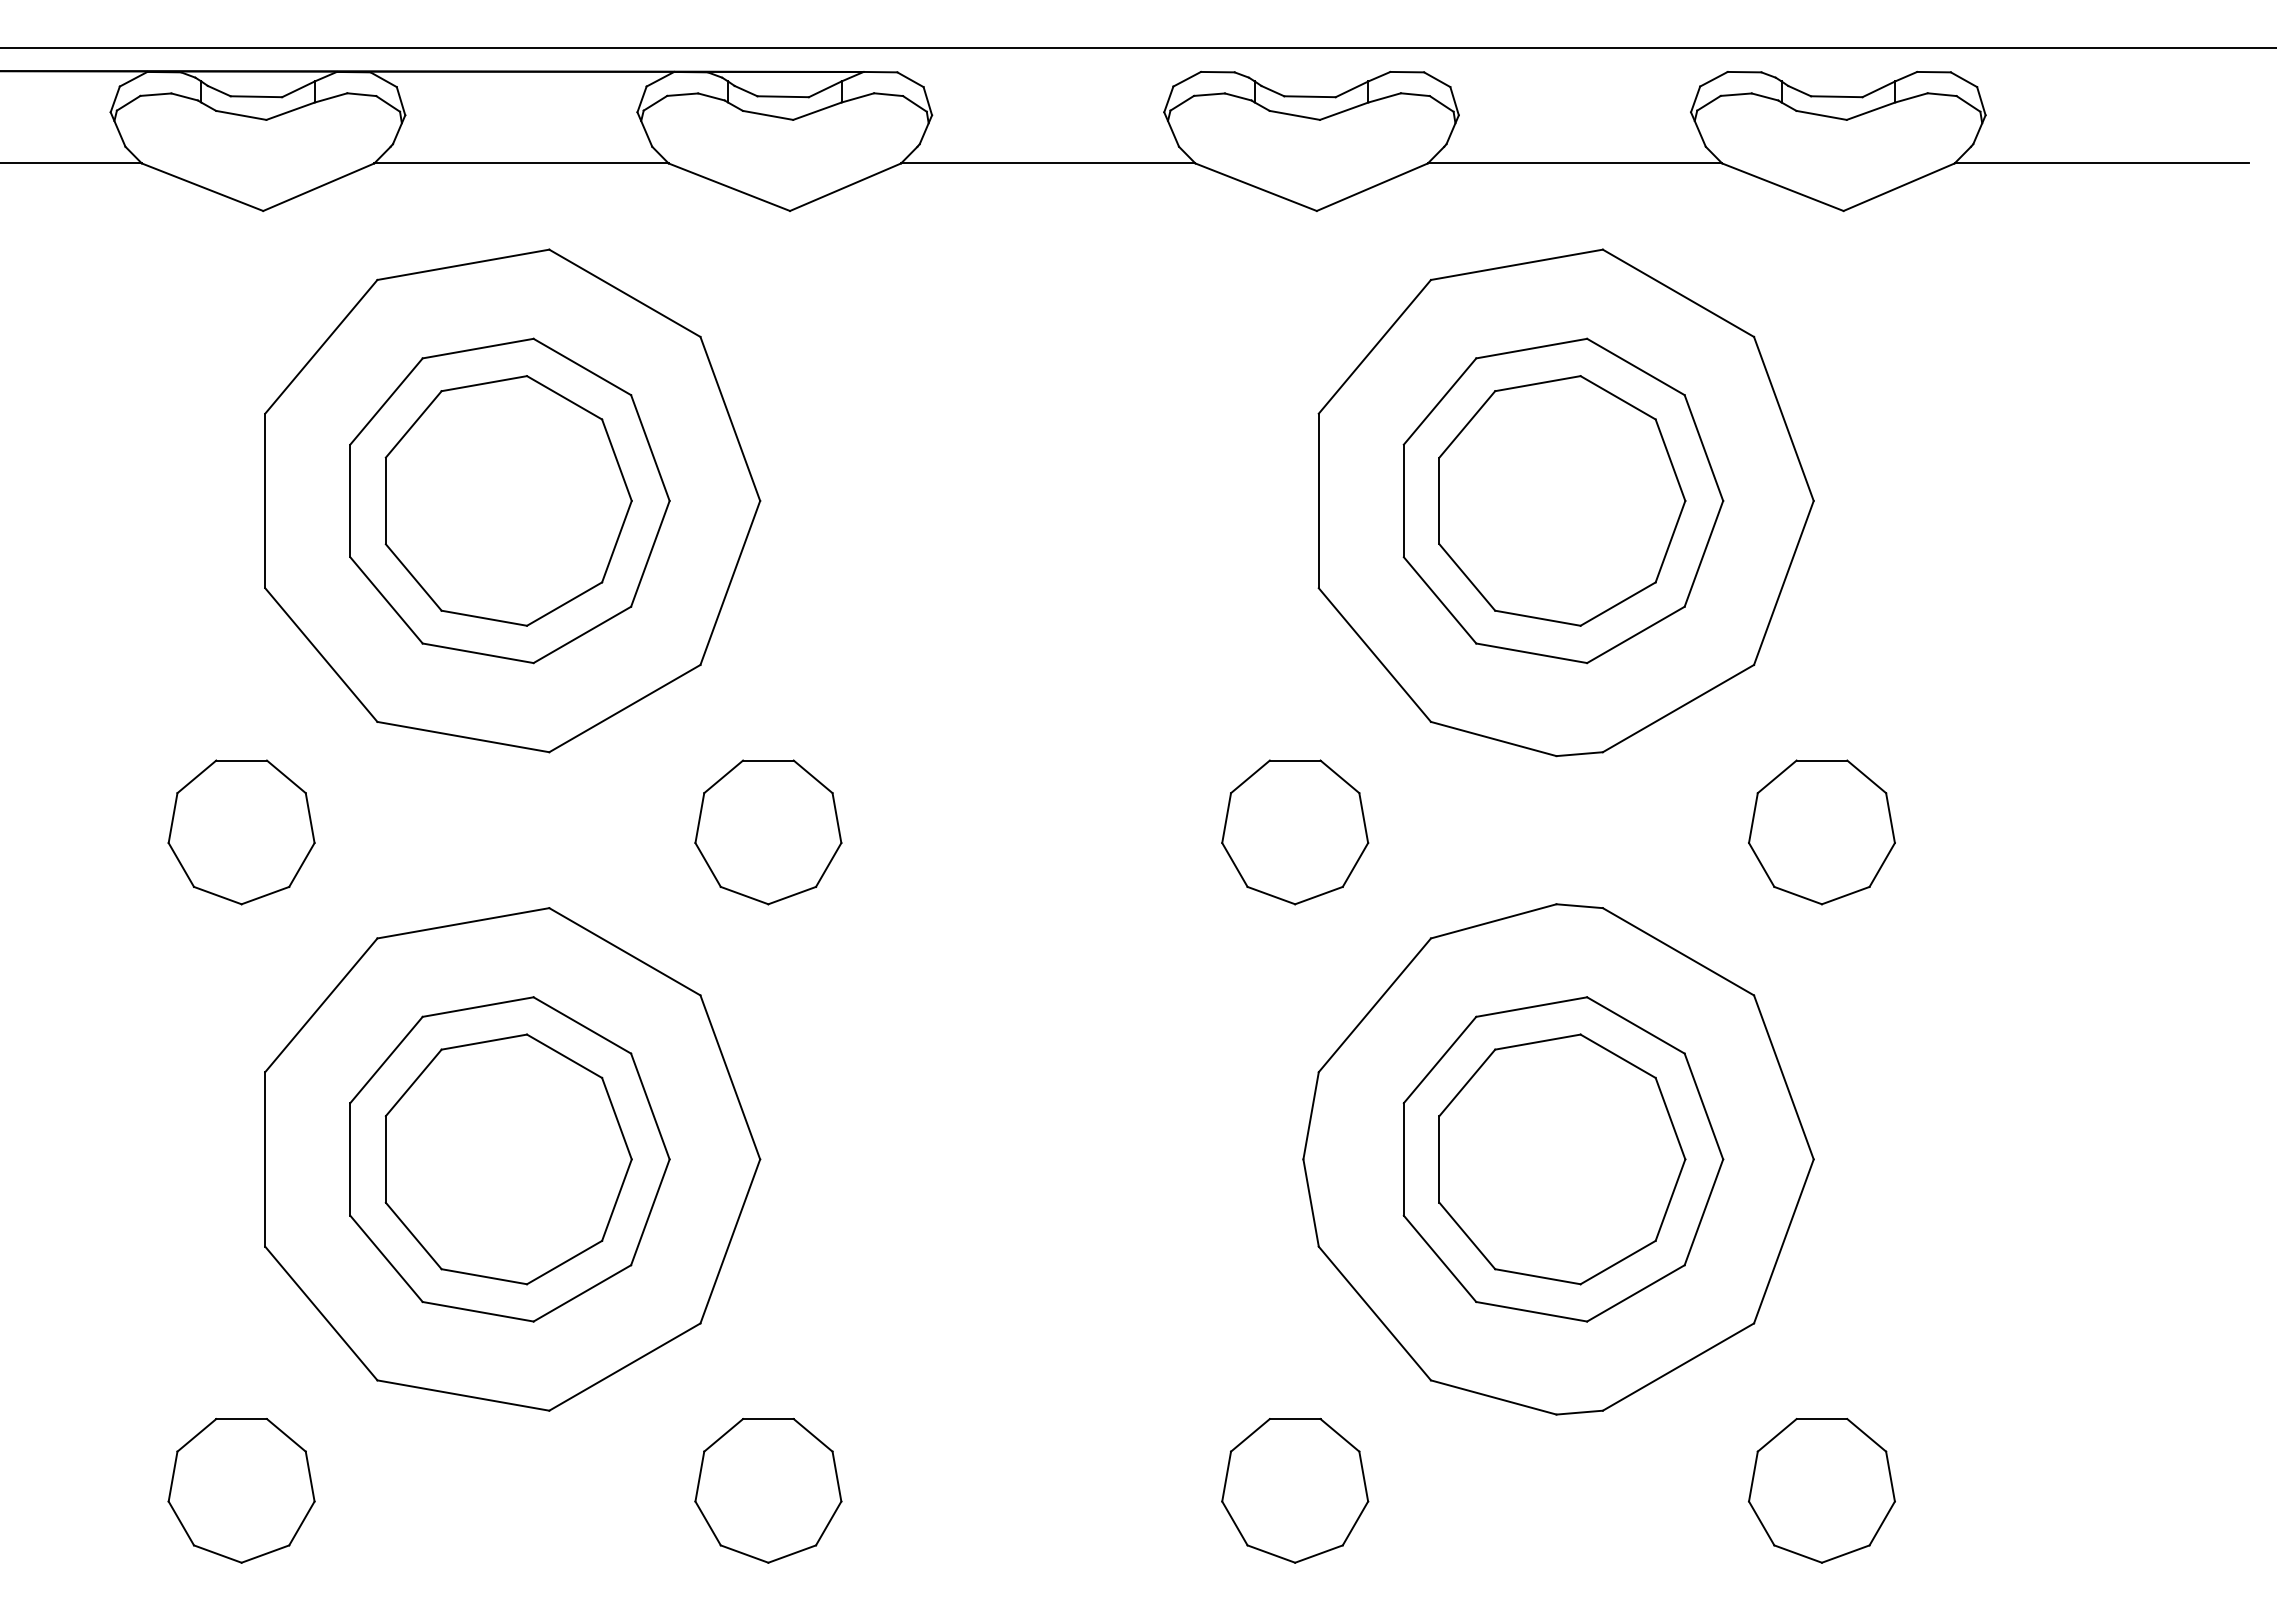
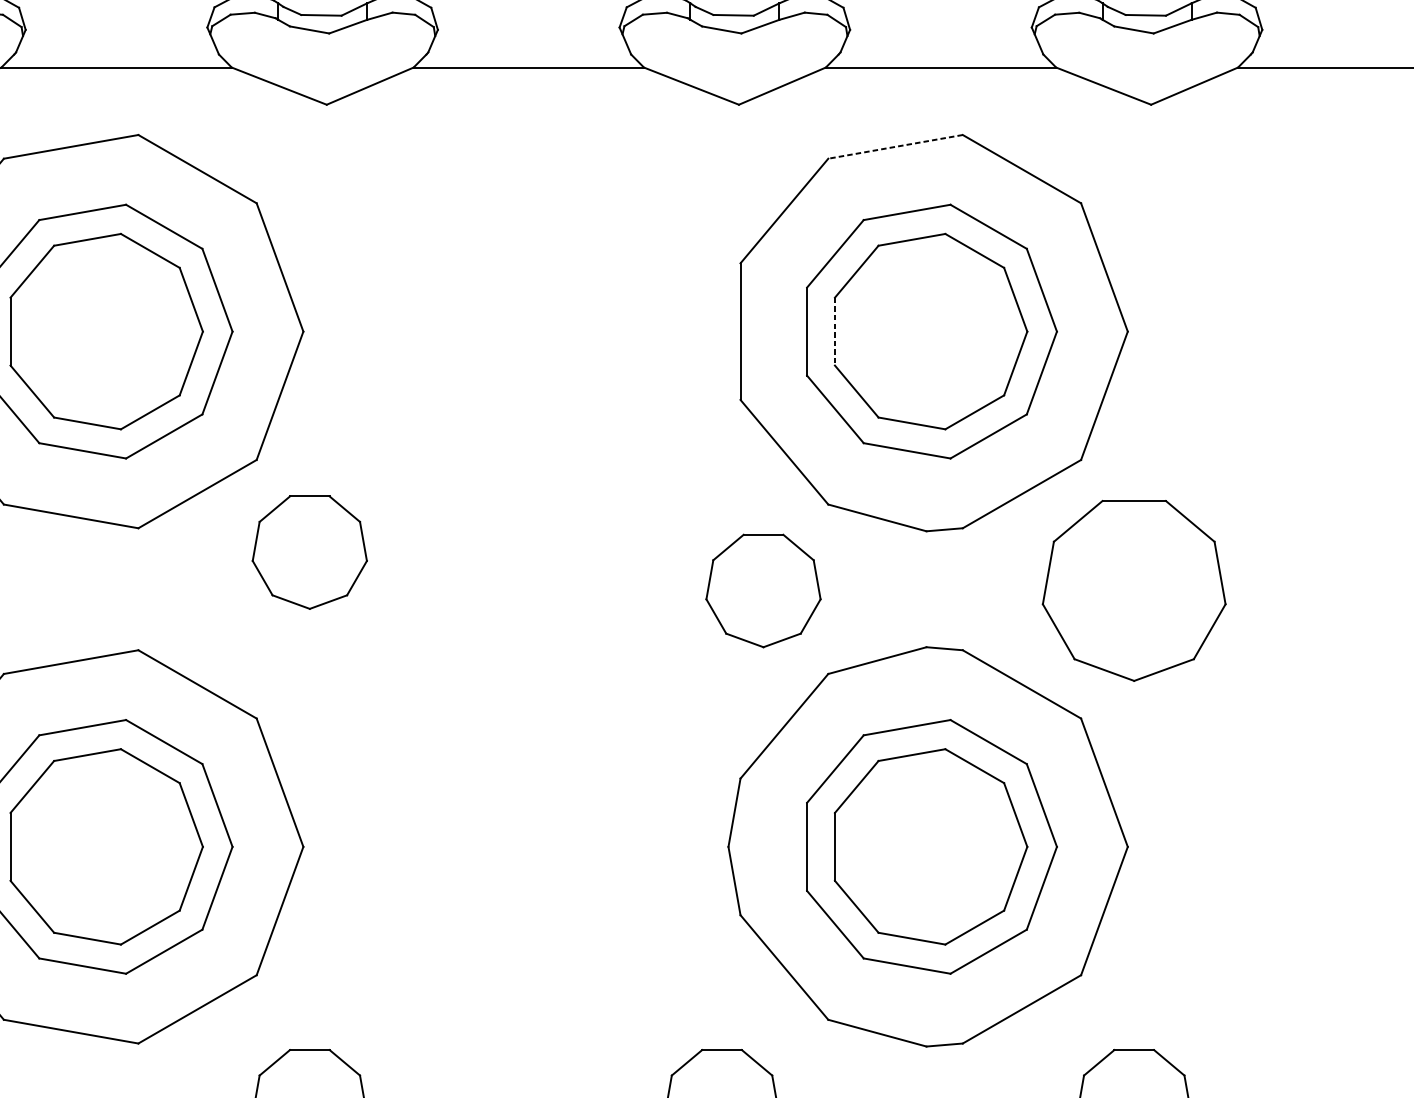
line: (1516, 264) -> (895, 146), solid -> dashed
line: (1439, 501) -> (834, 332), solid -> dashed
part: (768, 832) -> (309, 552), moved
part: (1295, 832) -> (763, 591), moved
part: (1821, 832) -> (1133, 591), size x1.6

